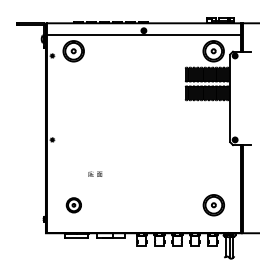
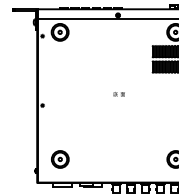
text: (95, 173) -> (119, 93), moved
part: (73, 205) -> (59, 159), size x1.43

